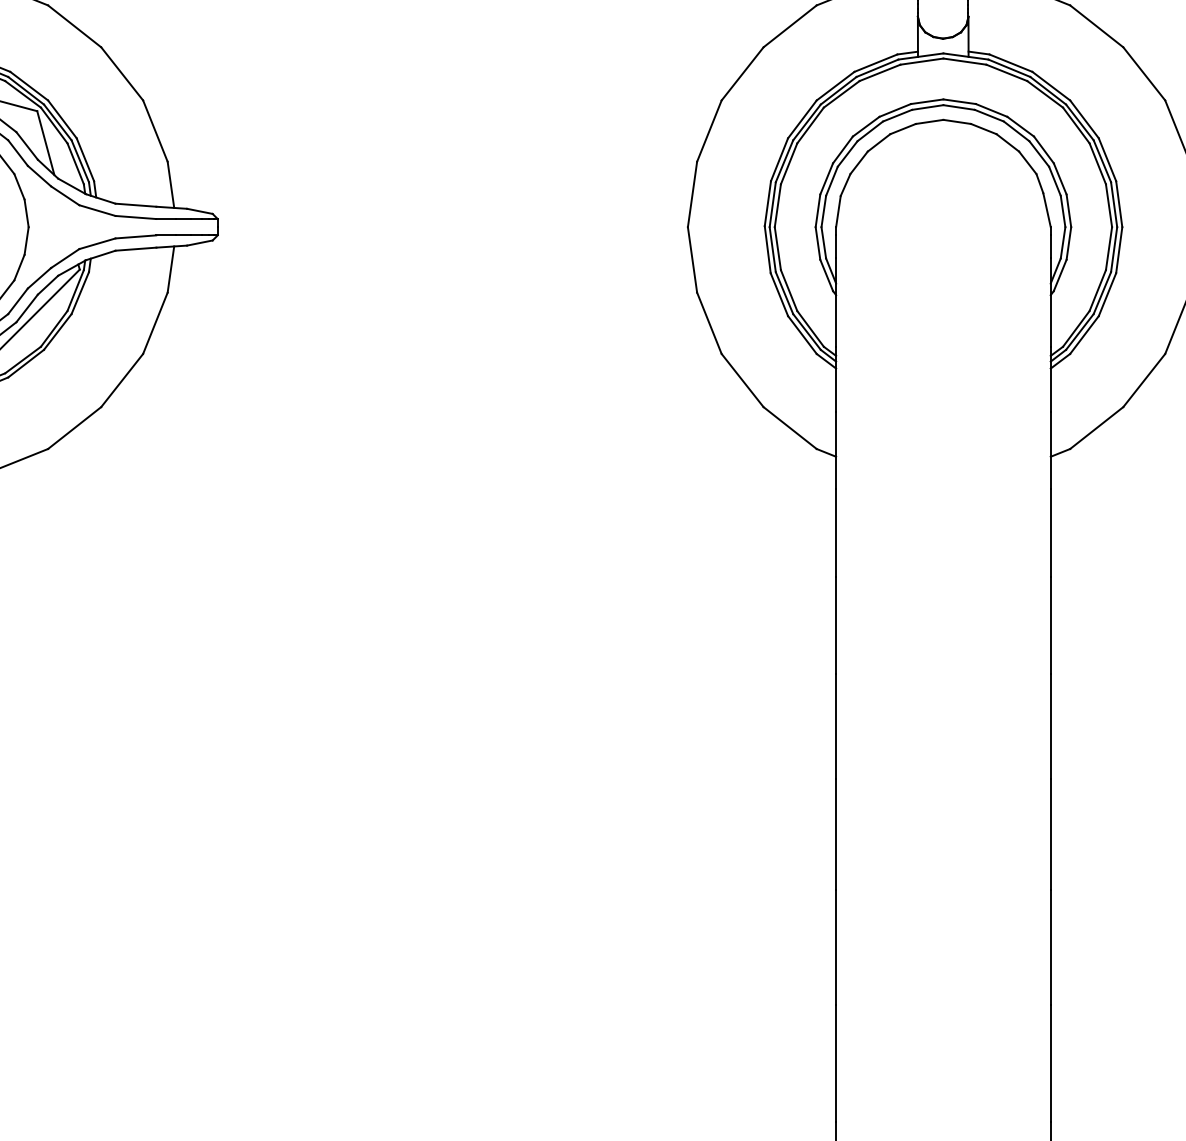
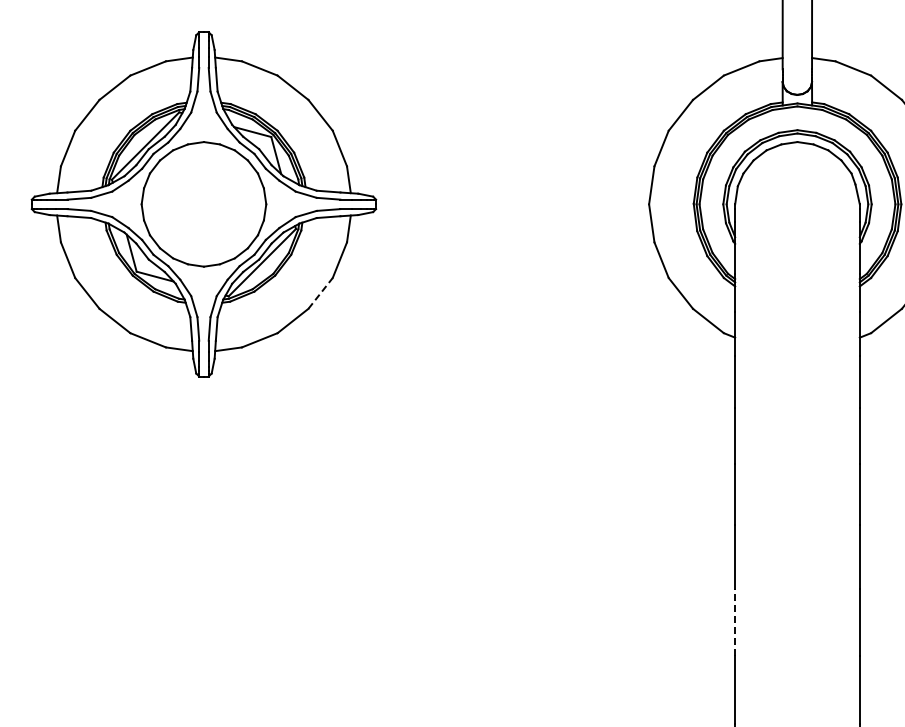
line: (122, 380) -> (320, 293), solid -> dashed
line: (836, 947) -> (735, 622), solid -> dashed

